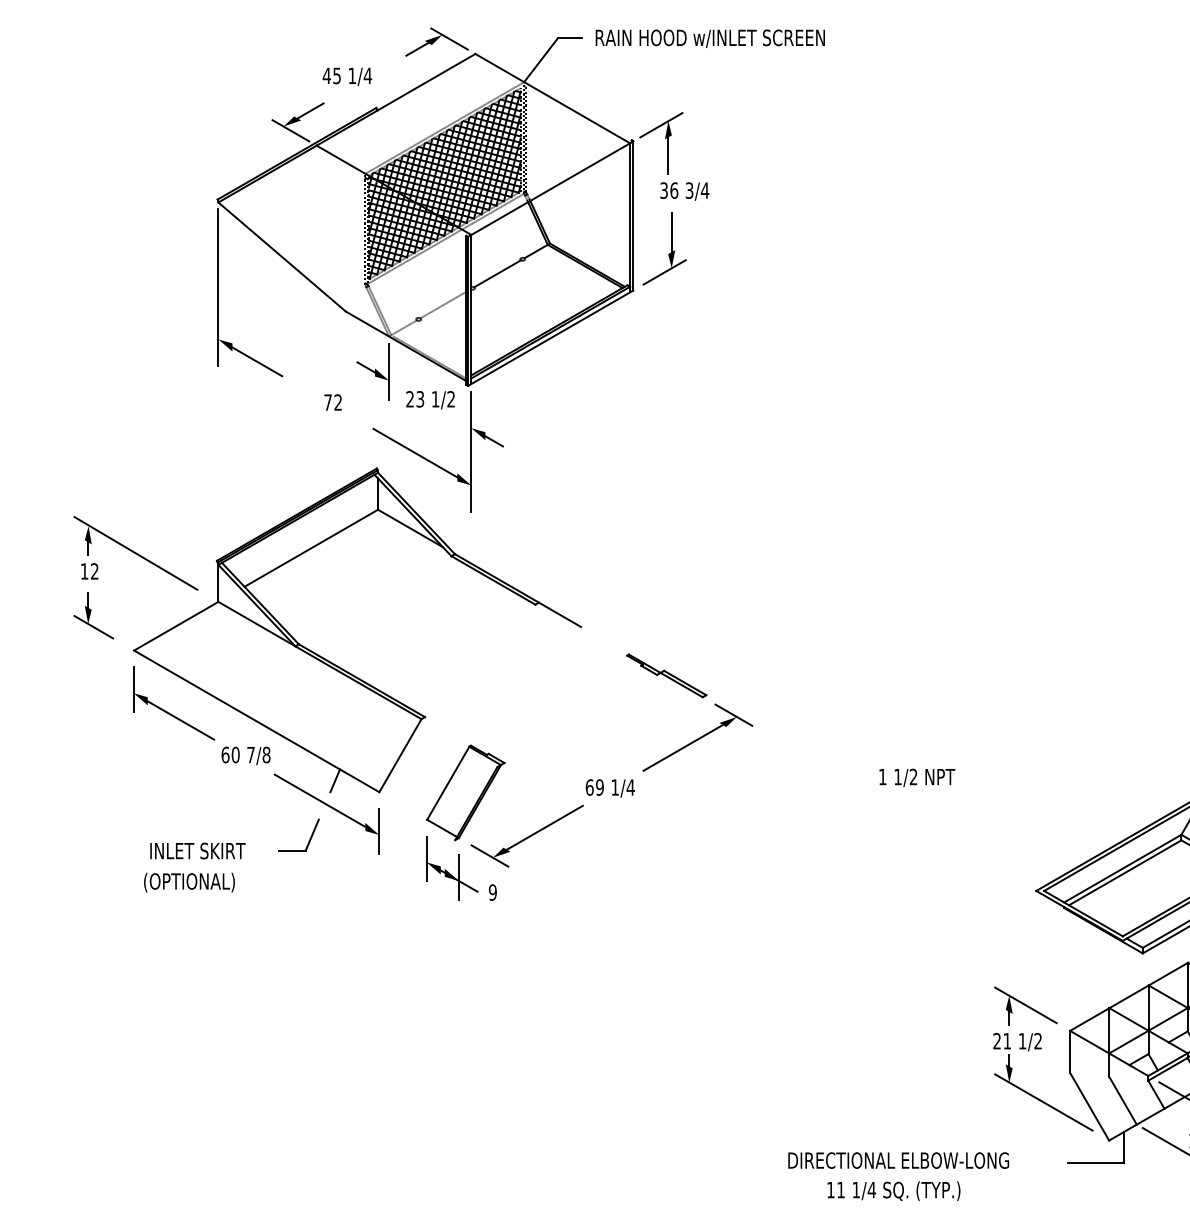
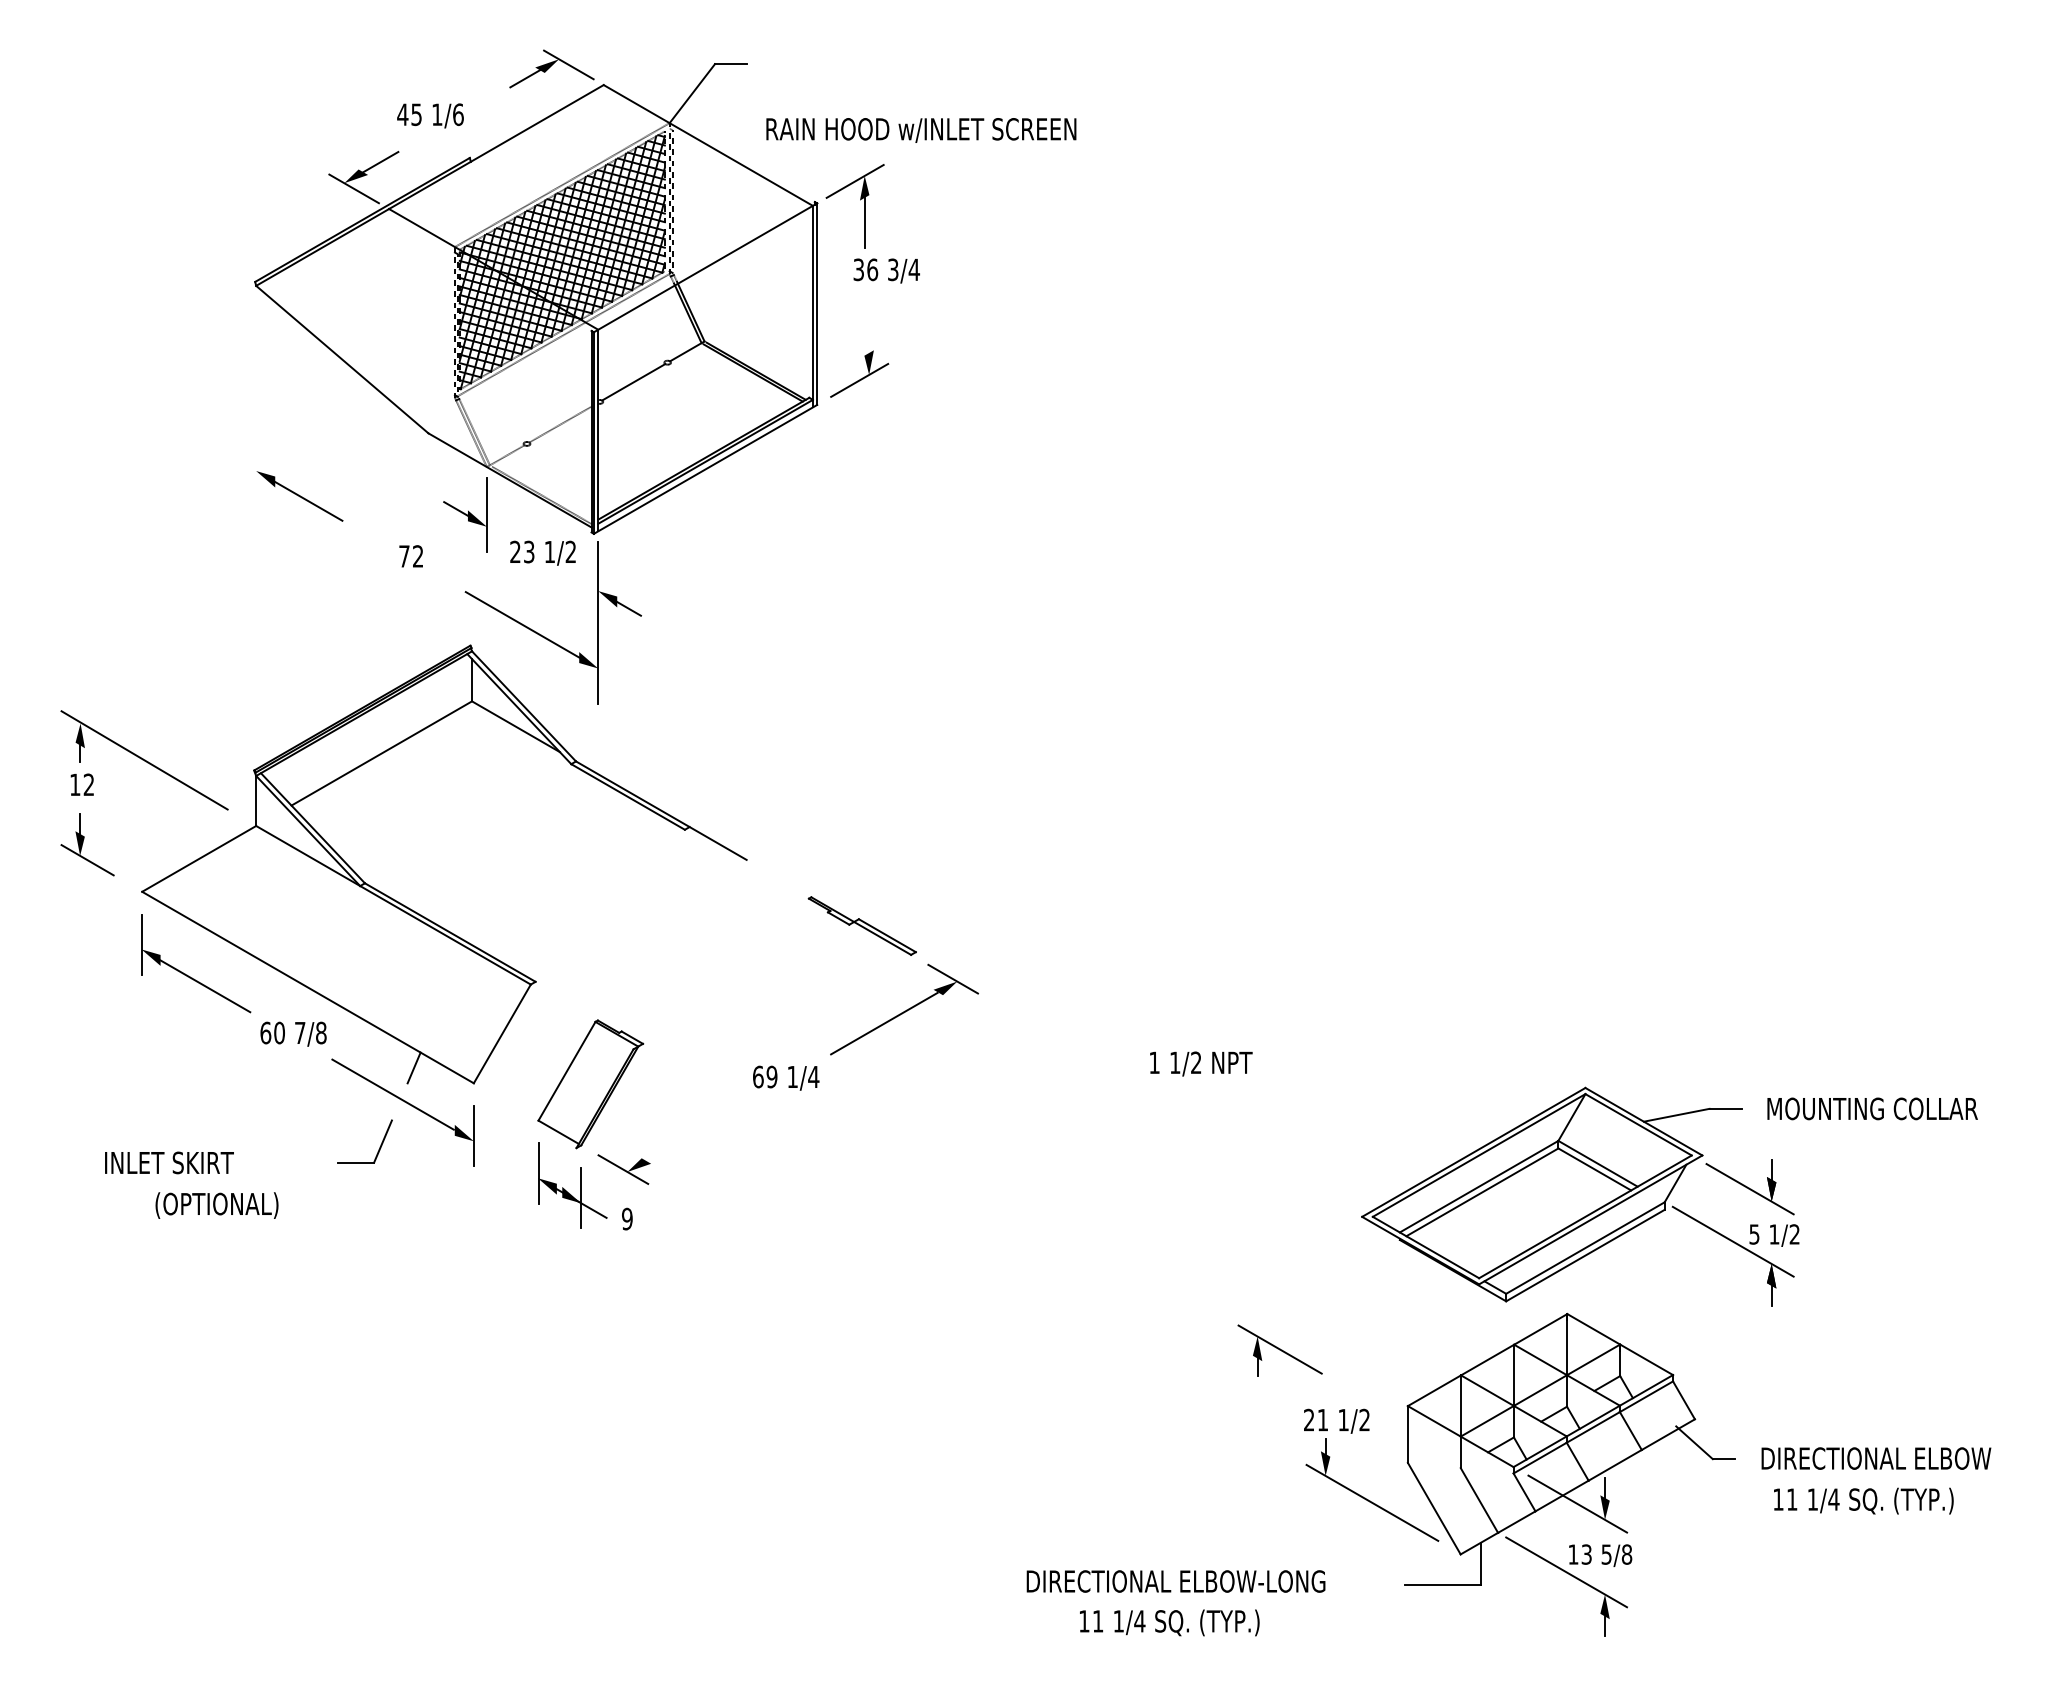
text: (710, 38) -> (921, 130), moved
text: (368, 75) -> (458, 114), 1/4 -> 1/6
line: (671, 232) -> (869, 326), removed
line: (218, 287) -> (256, 400), removed
line: (544, 827) -> (697, 1131), removed
text: (197, 850) -> (169, 1162), moved
part: (1025, 1006) -> (1279, 1350), moved

